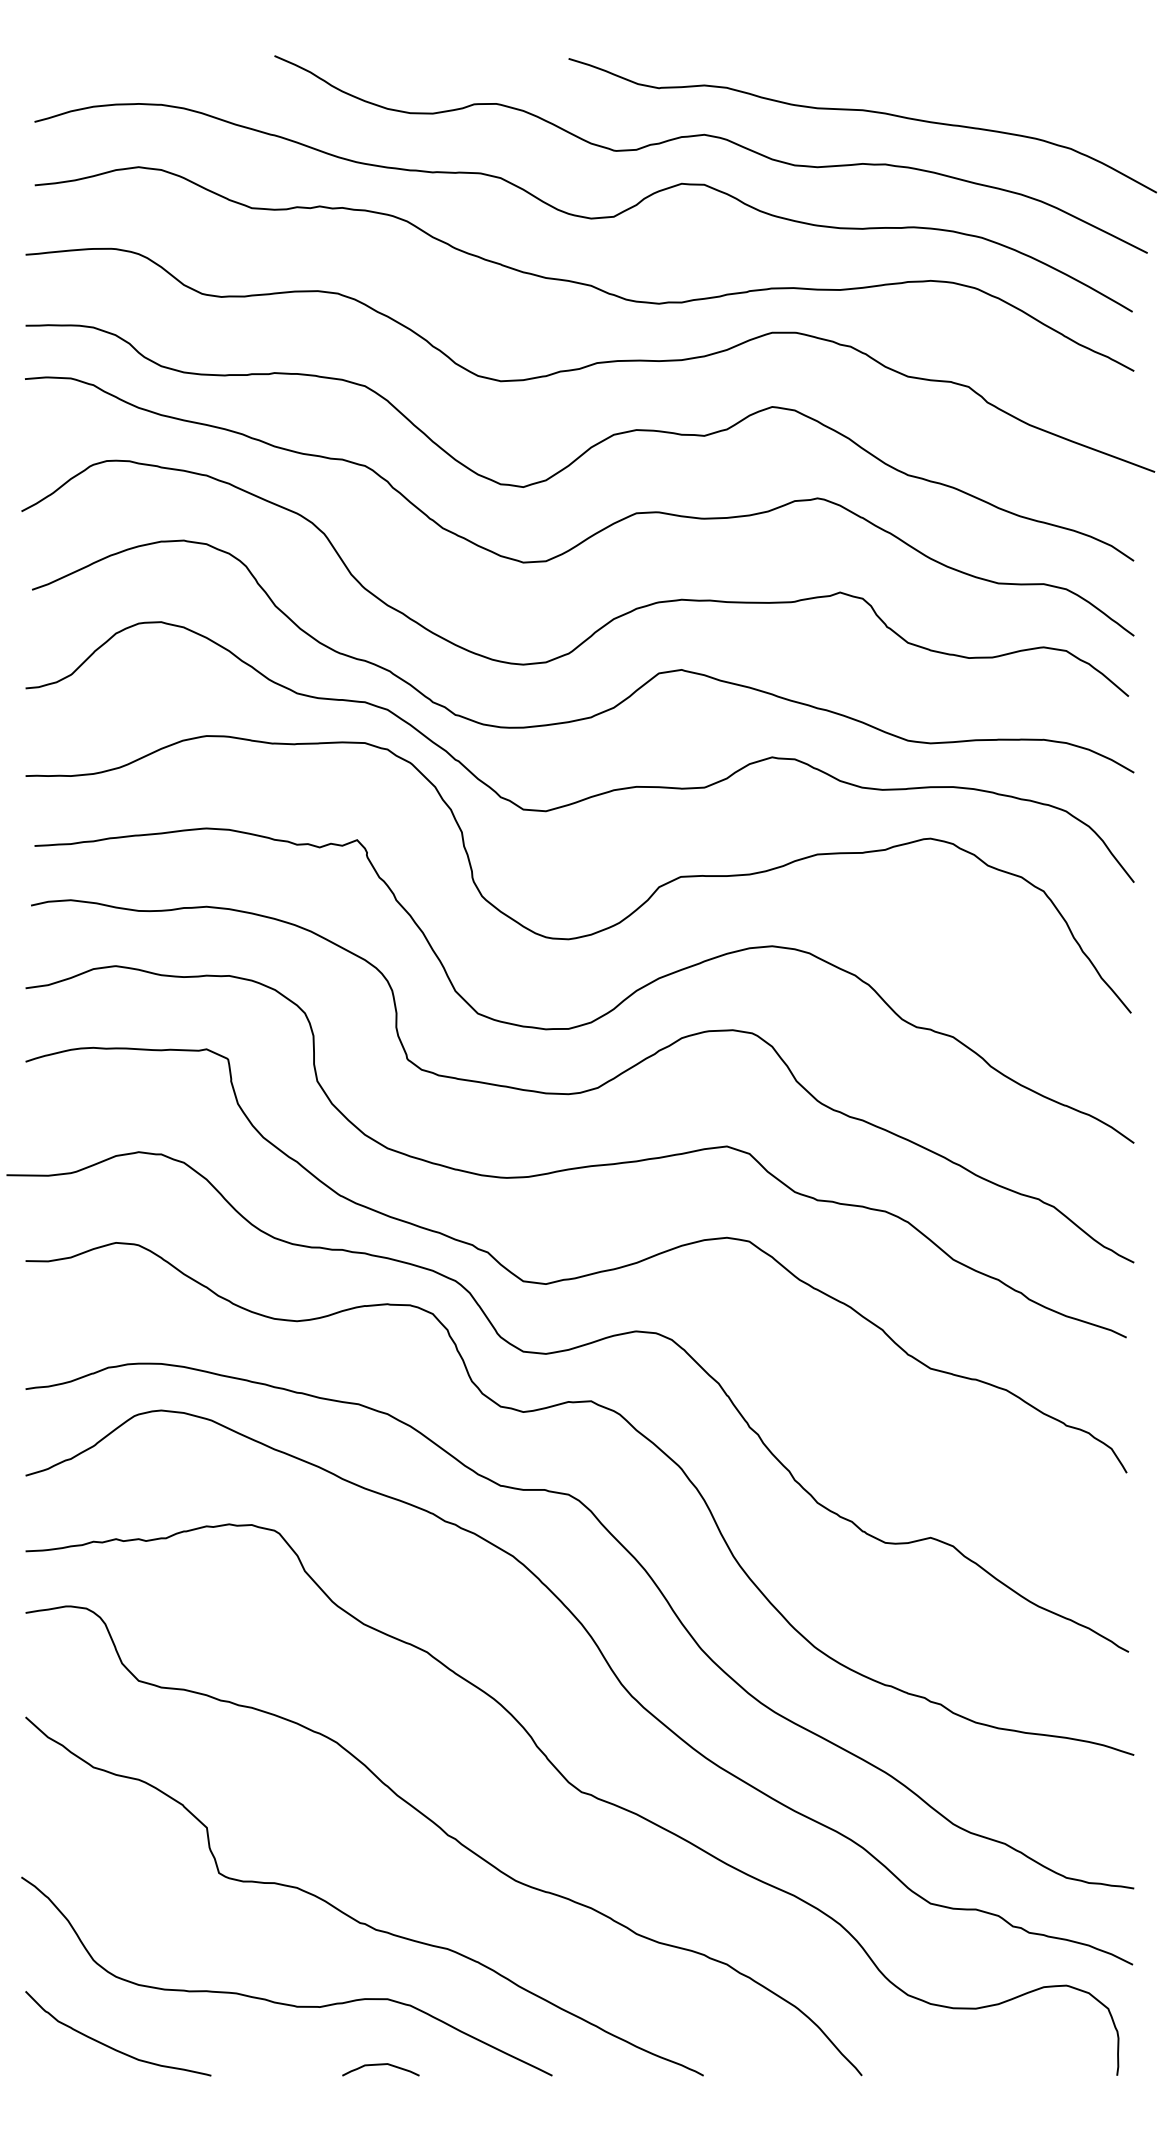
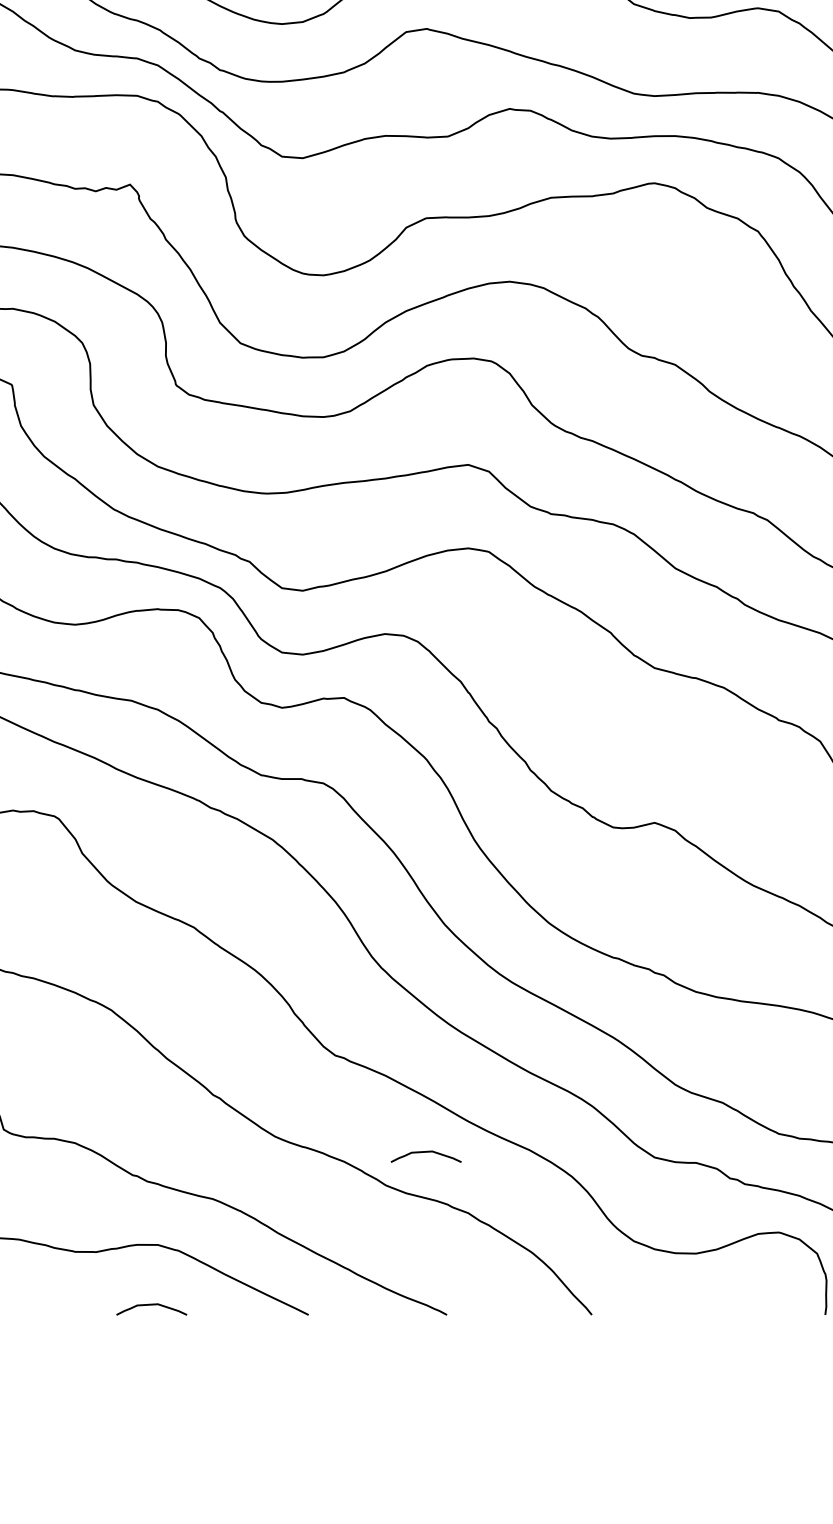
curve: (680, 1898) -> (425, 1152), added

